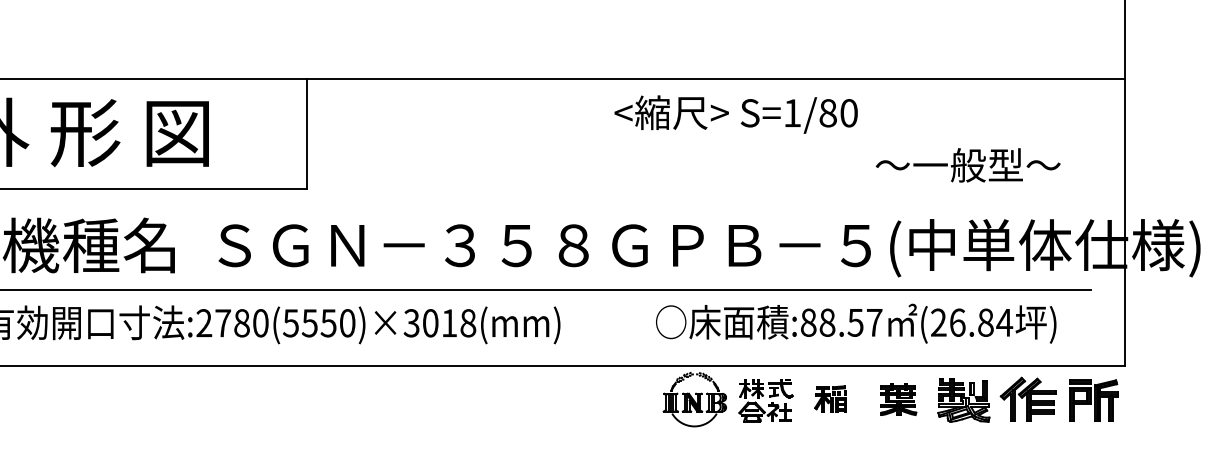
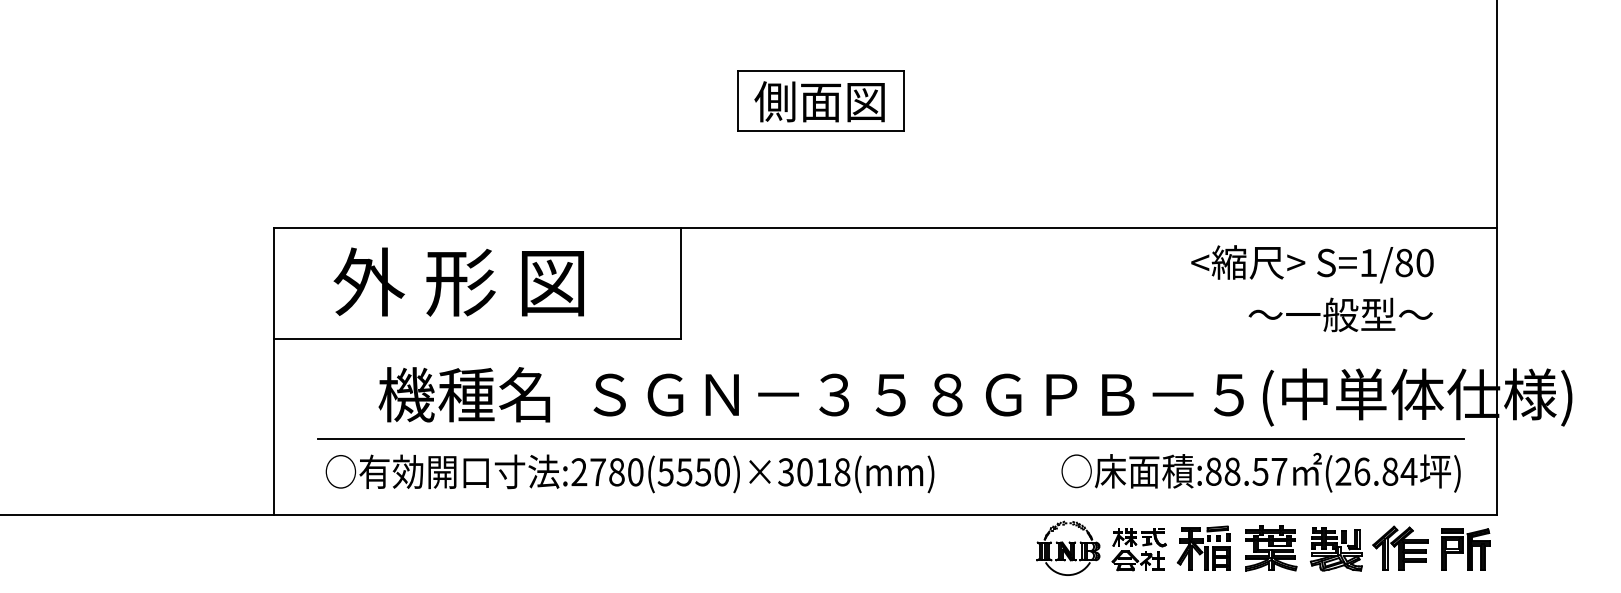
text: (736, 114) -> (1312, 264), moved
text: (855, 323) -> (1260, 472), moved
part: (830, 398) -> (1203, 547), size x1.67
part: (898, 399) -> (1271, 548), size x1.43

